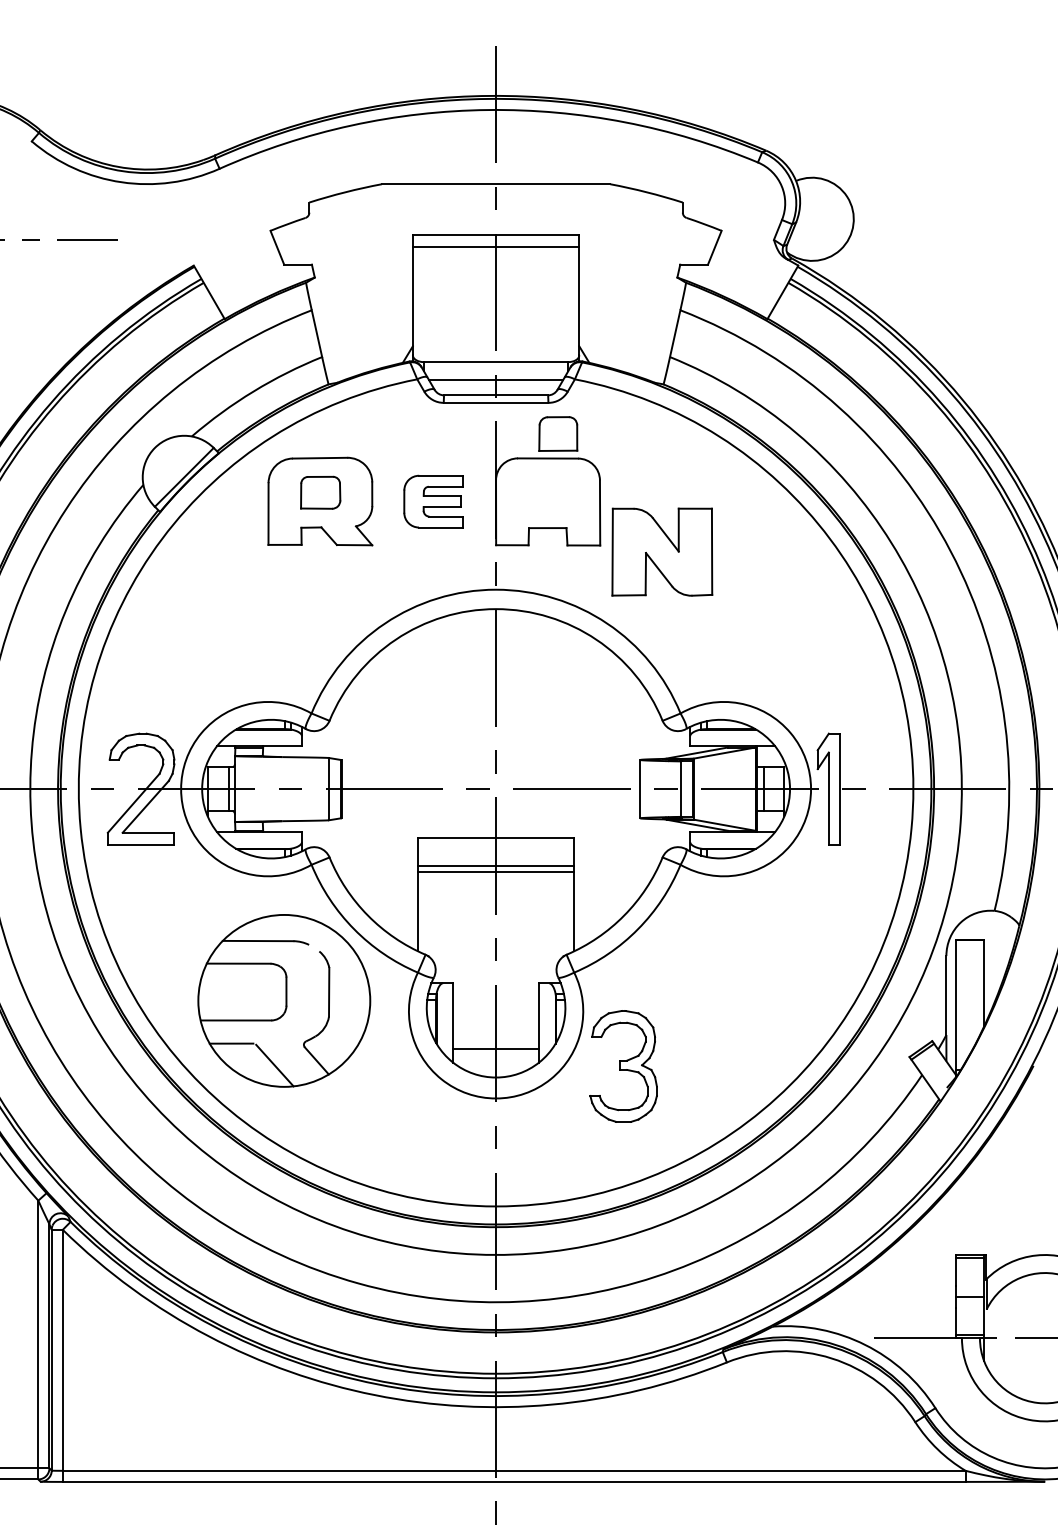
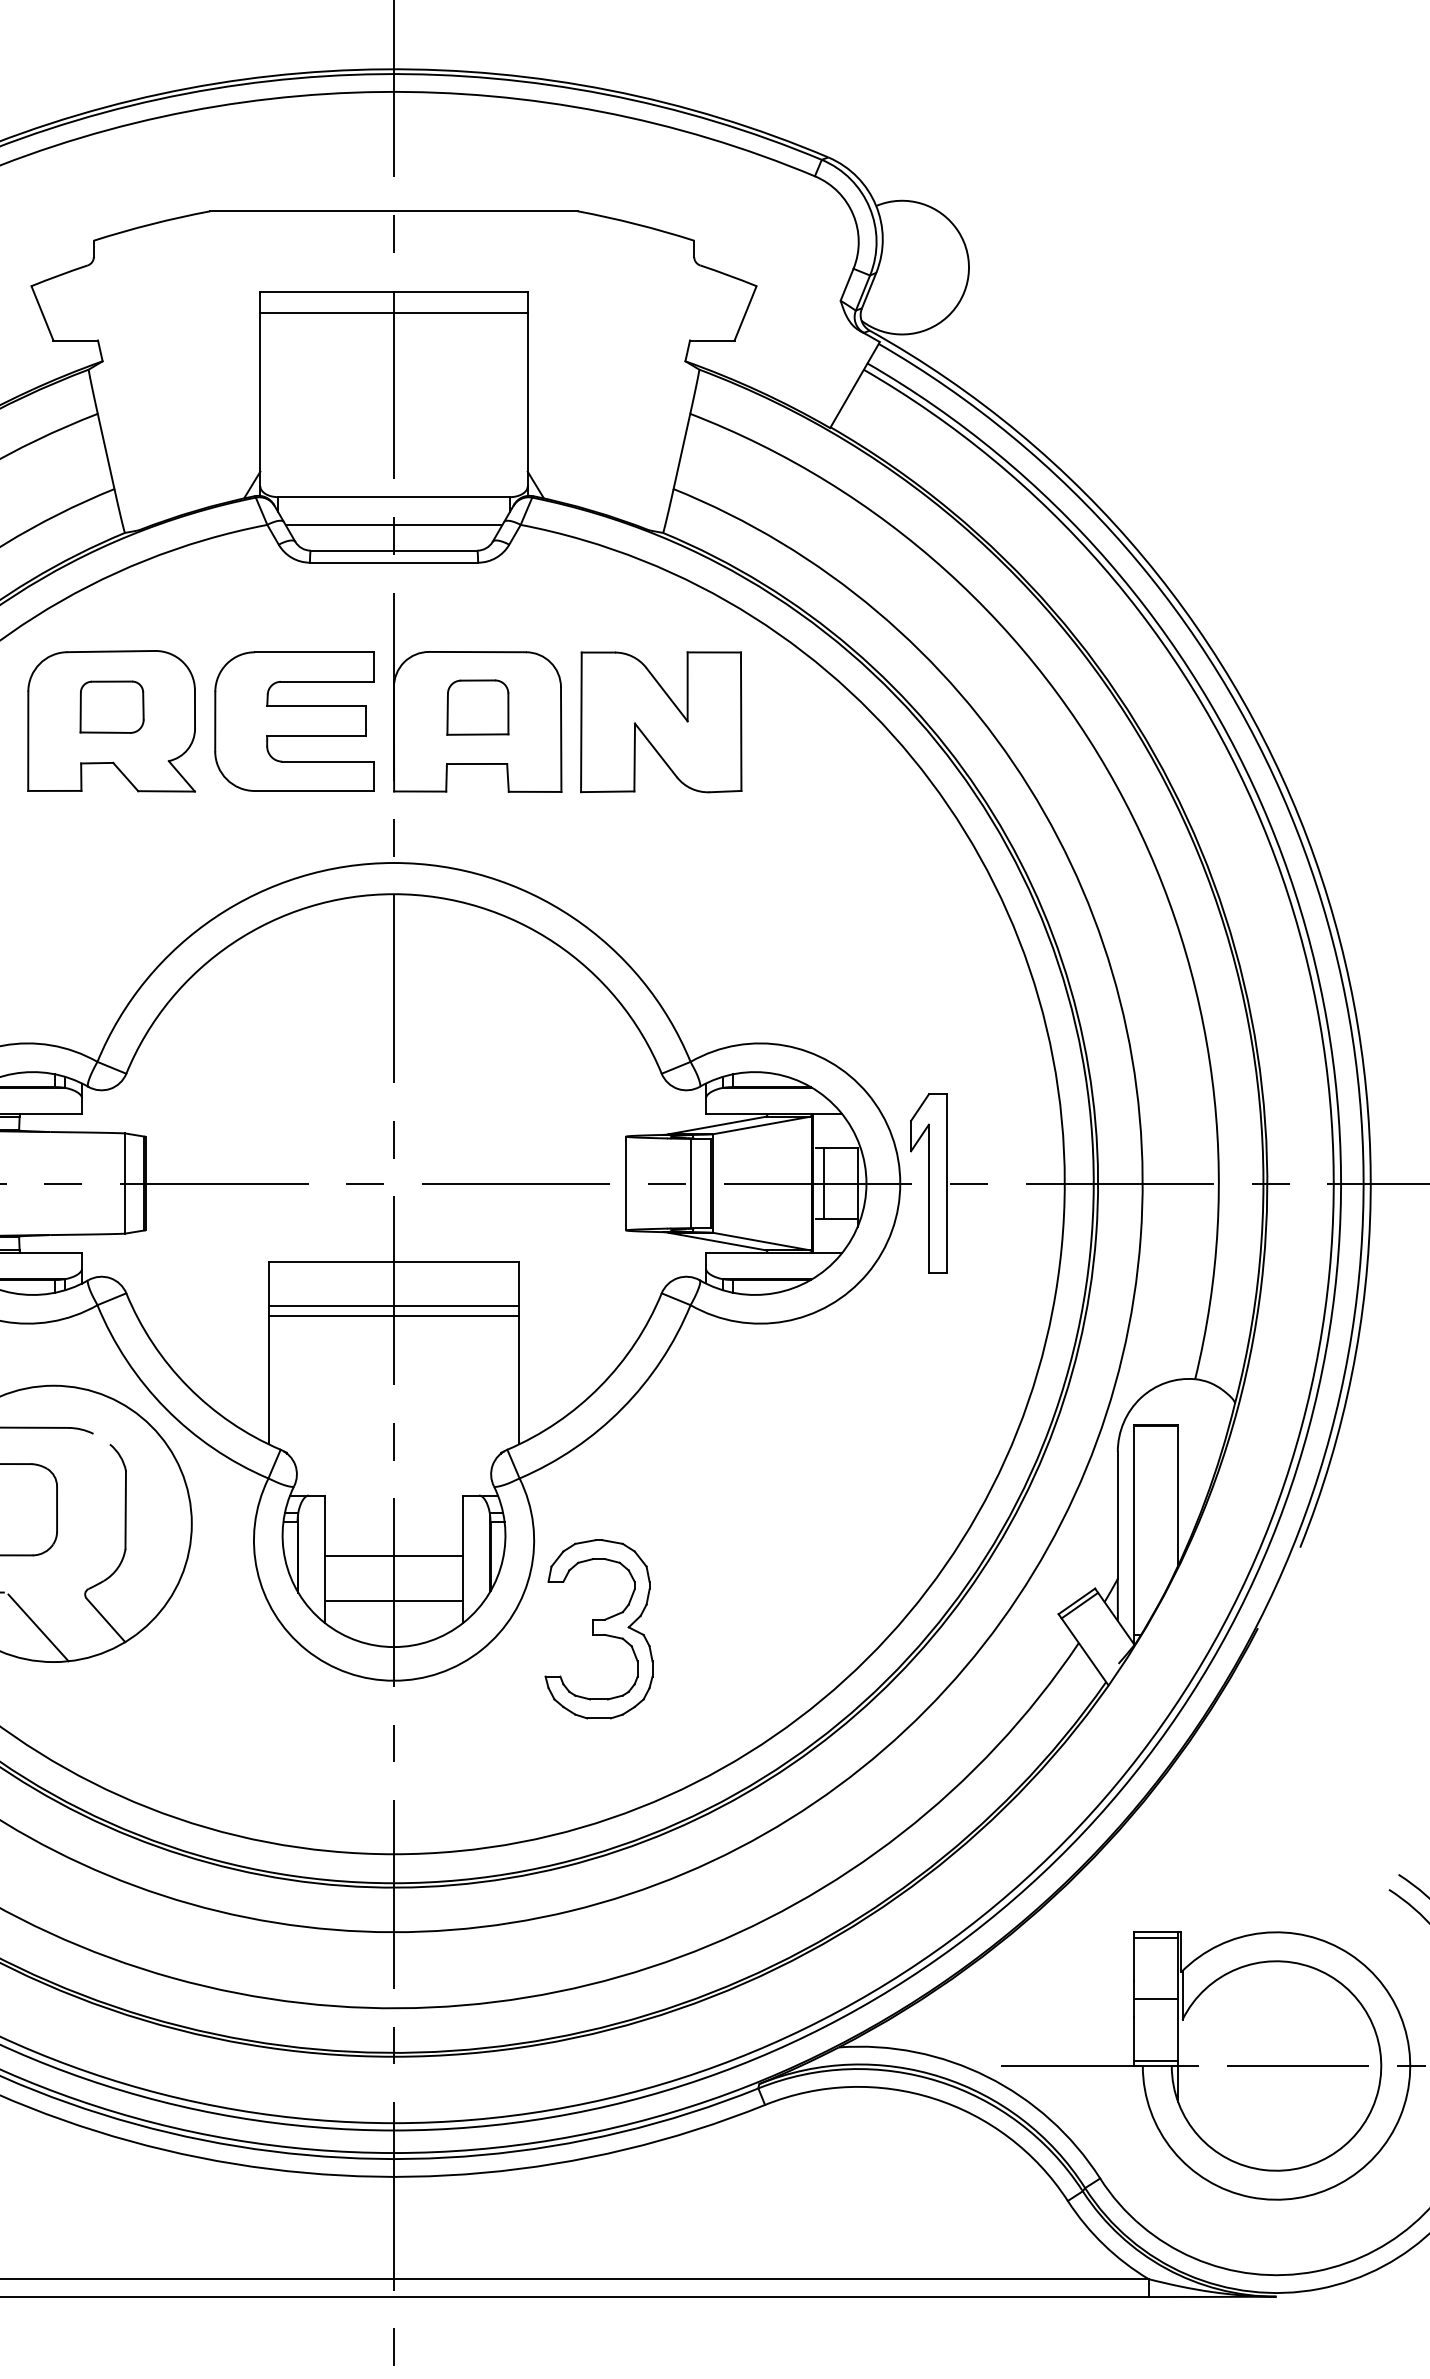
part: (558, 433) -> (478, 706), moved
part: (433, 501) -> (293, 721), size x1.67
part: (662, 551) -> (661, 721), moved
line: (496, 1020) -> (394, 1555), added

